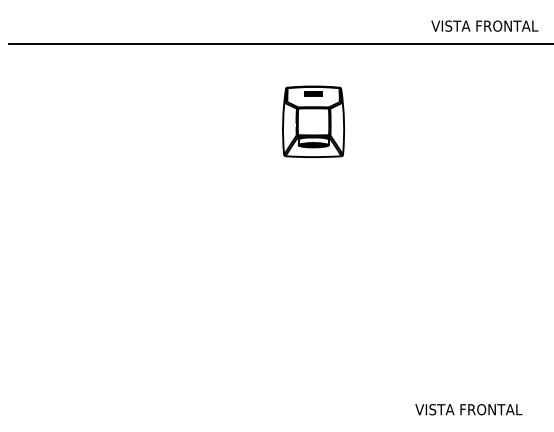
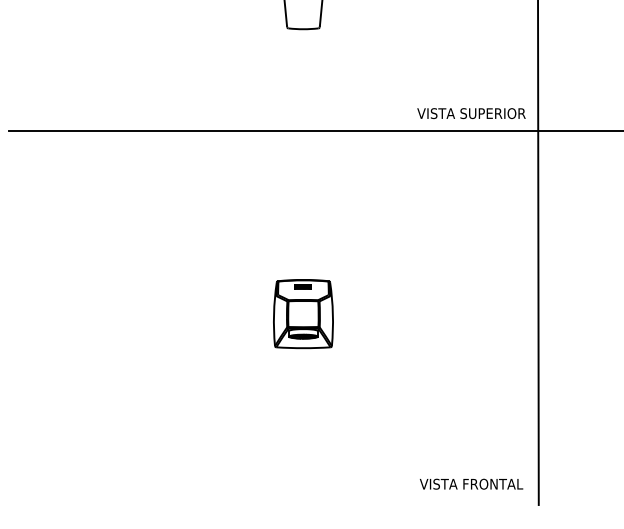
text: (509, 26) -> (492, 113), VISTA FRONTAL -> VISTA SUPERIOR
part: (313, 122) -> (303, 314), moved
text: (468, 408) -> (471, 483), moved

